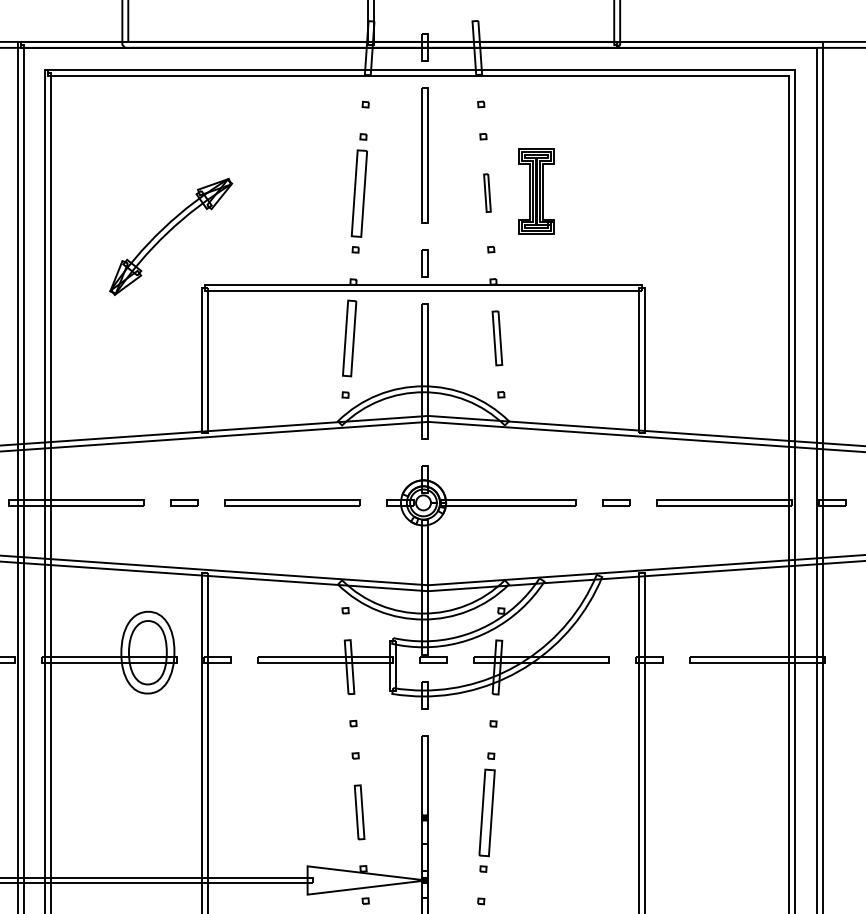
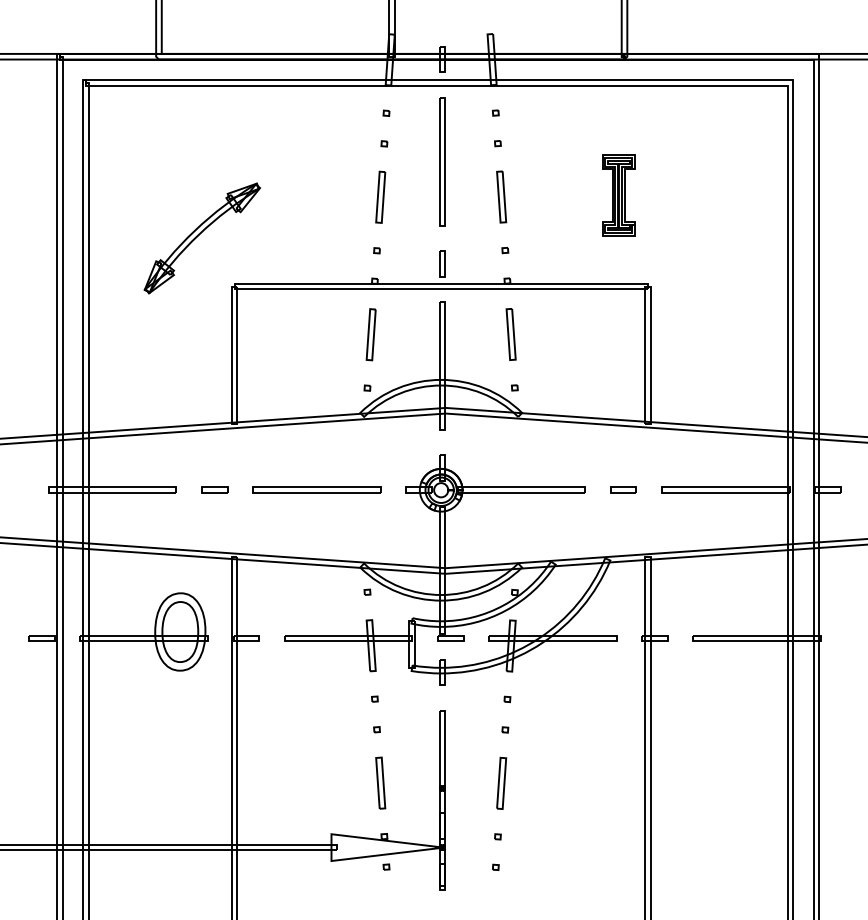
part: (535, 191) -> (618, 195), moved
part: (359, 192) -> (380, 196), size x0.62
part: (487, 192) -> (501, 196), size x1.43
part: (348, 338) -> (370, 334), size x0.71
part: (487, 811) -> (501, 782), size x0.62

